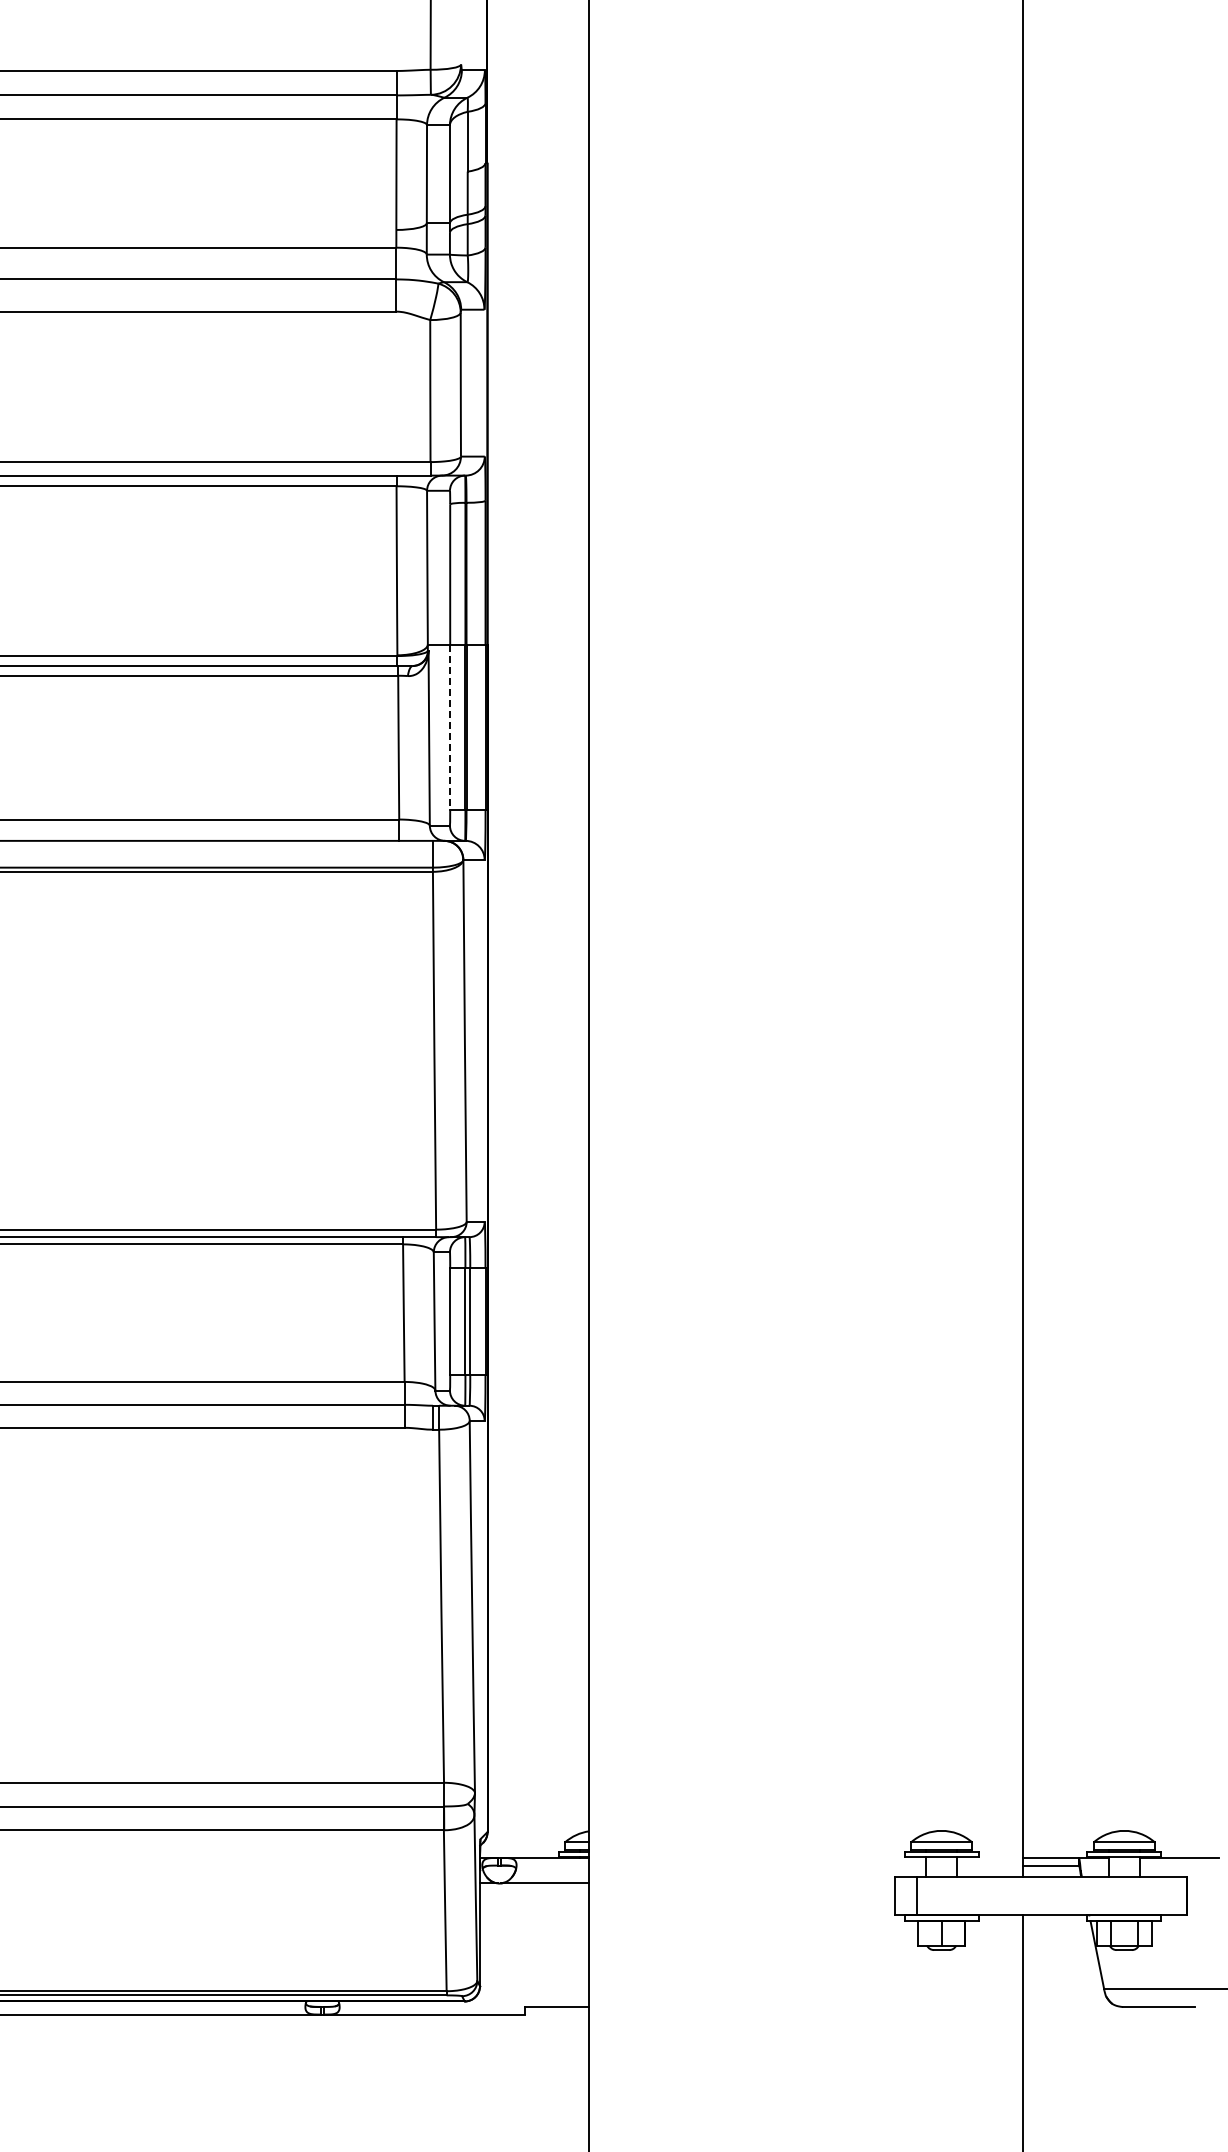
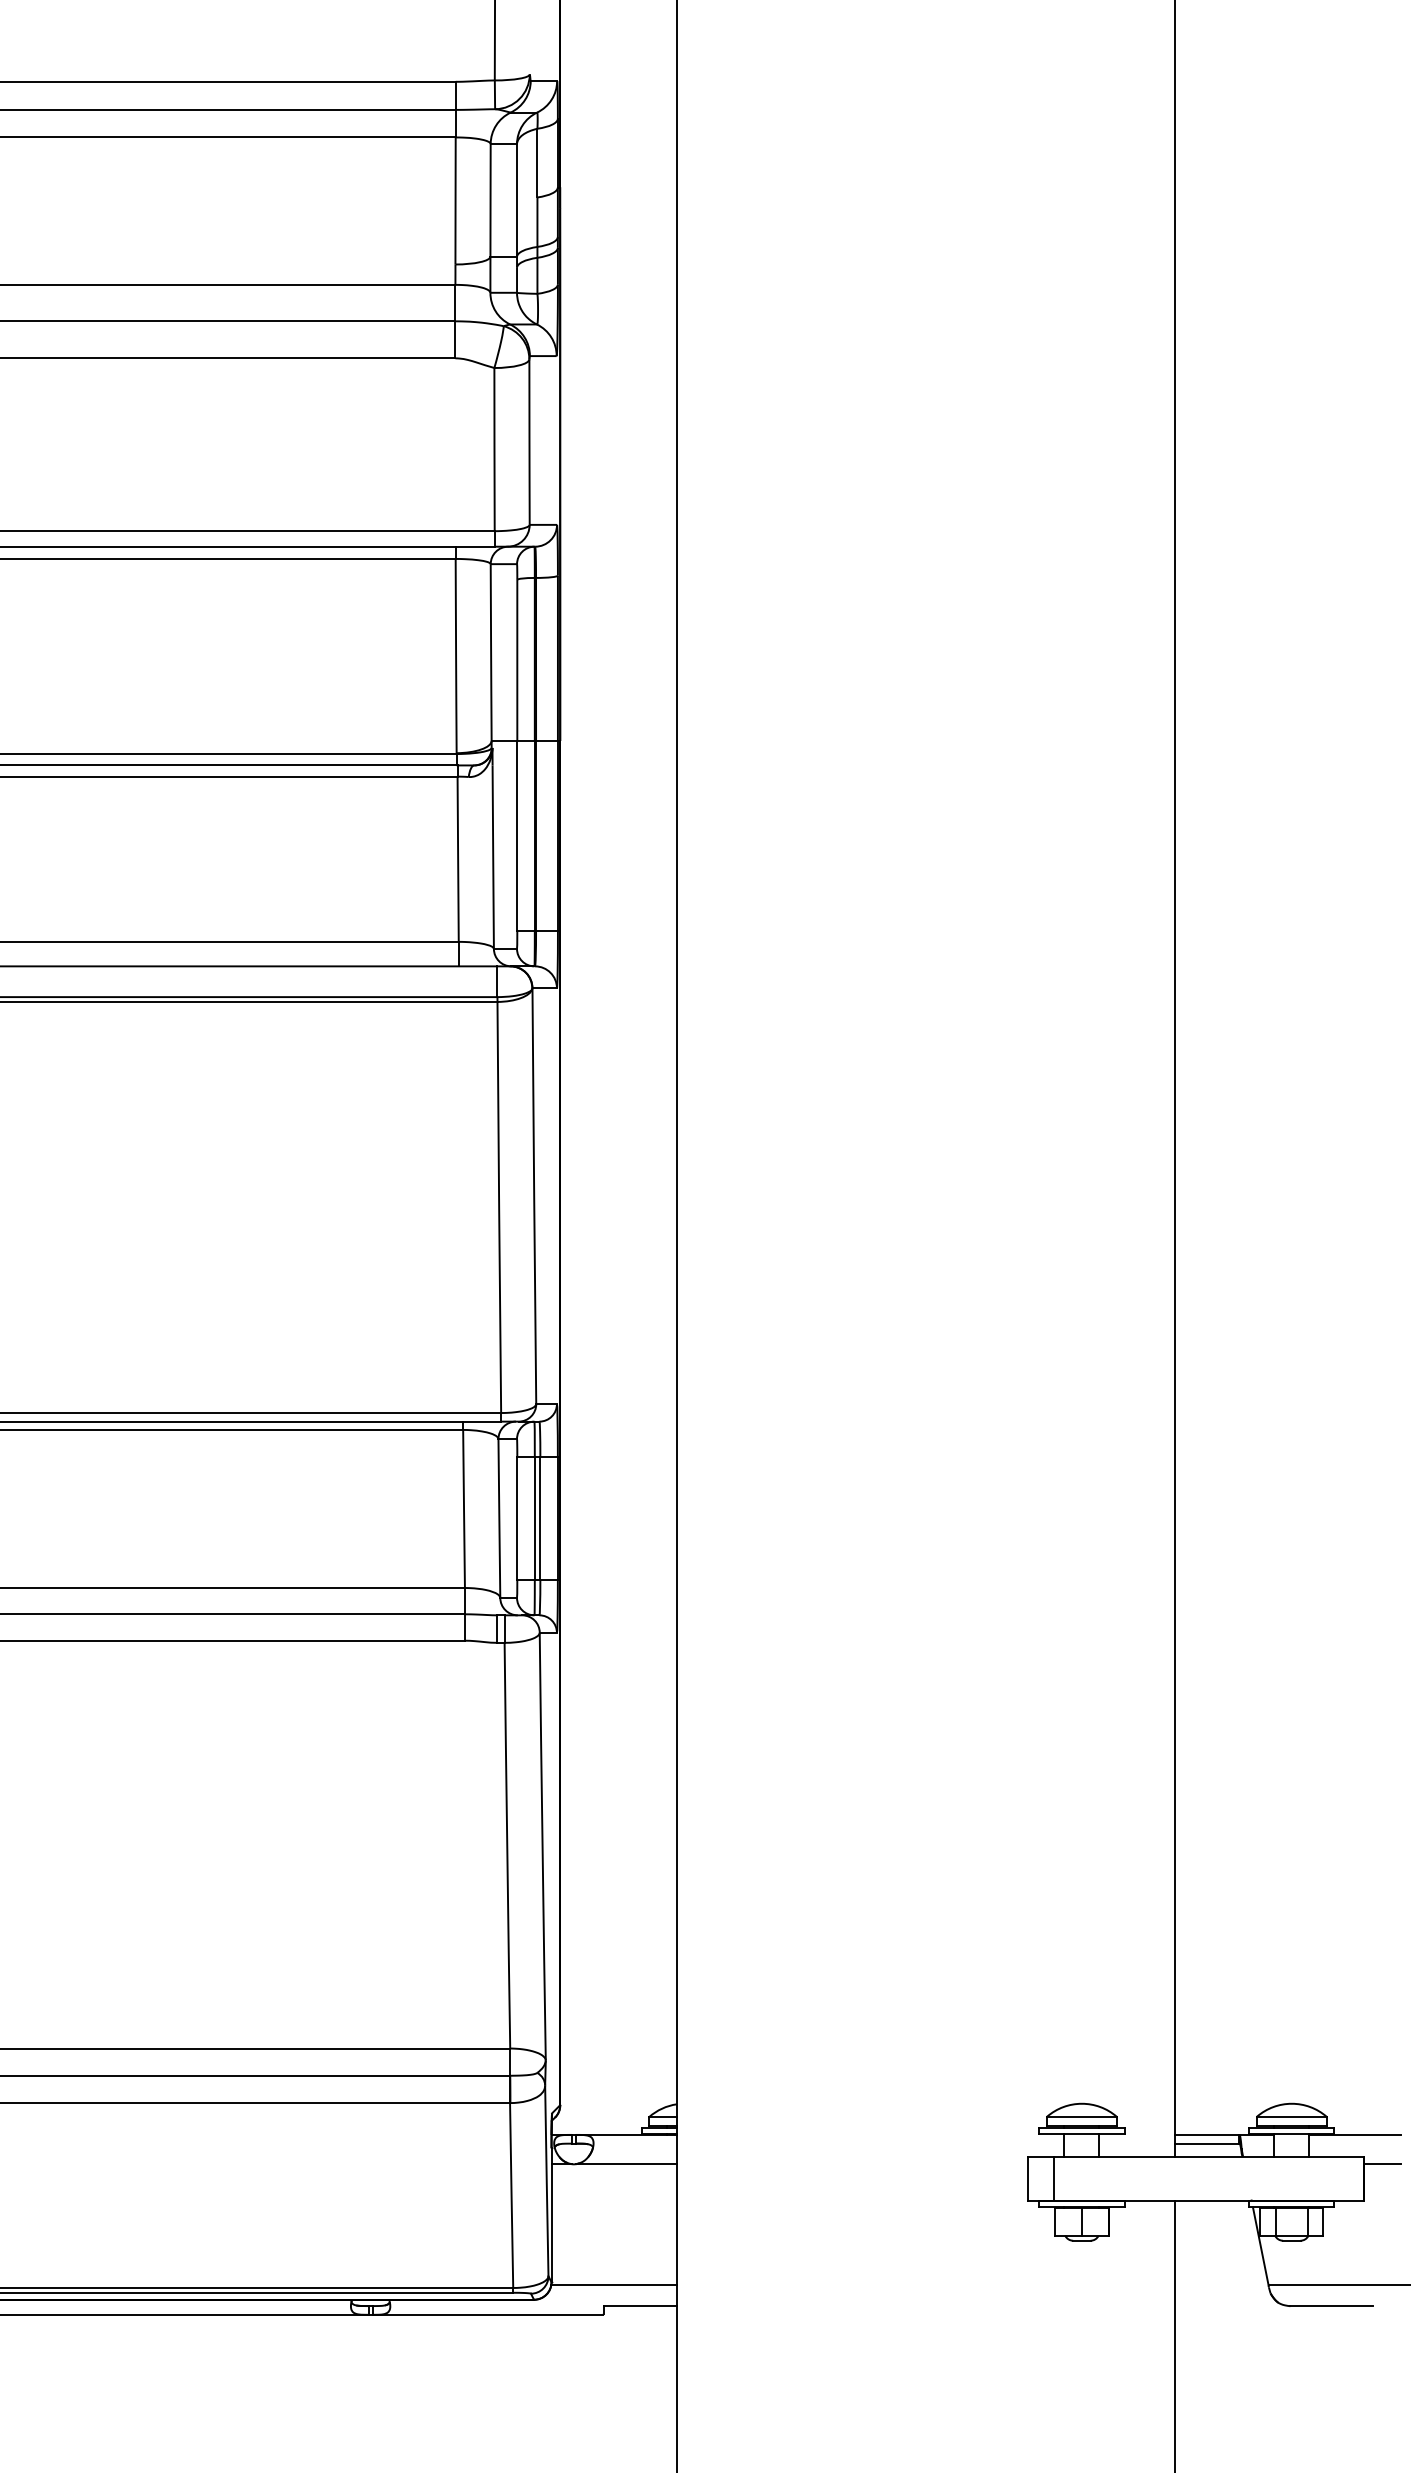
line: (450, 727) -> (517, 836), dashed -> solid
line: (1203, 1883) -> (1382, 2164), added
line: (534, 1989) -> (614, 2286), added

